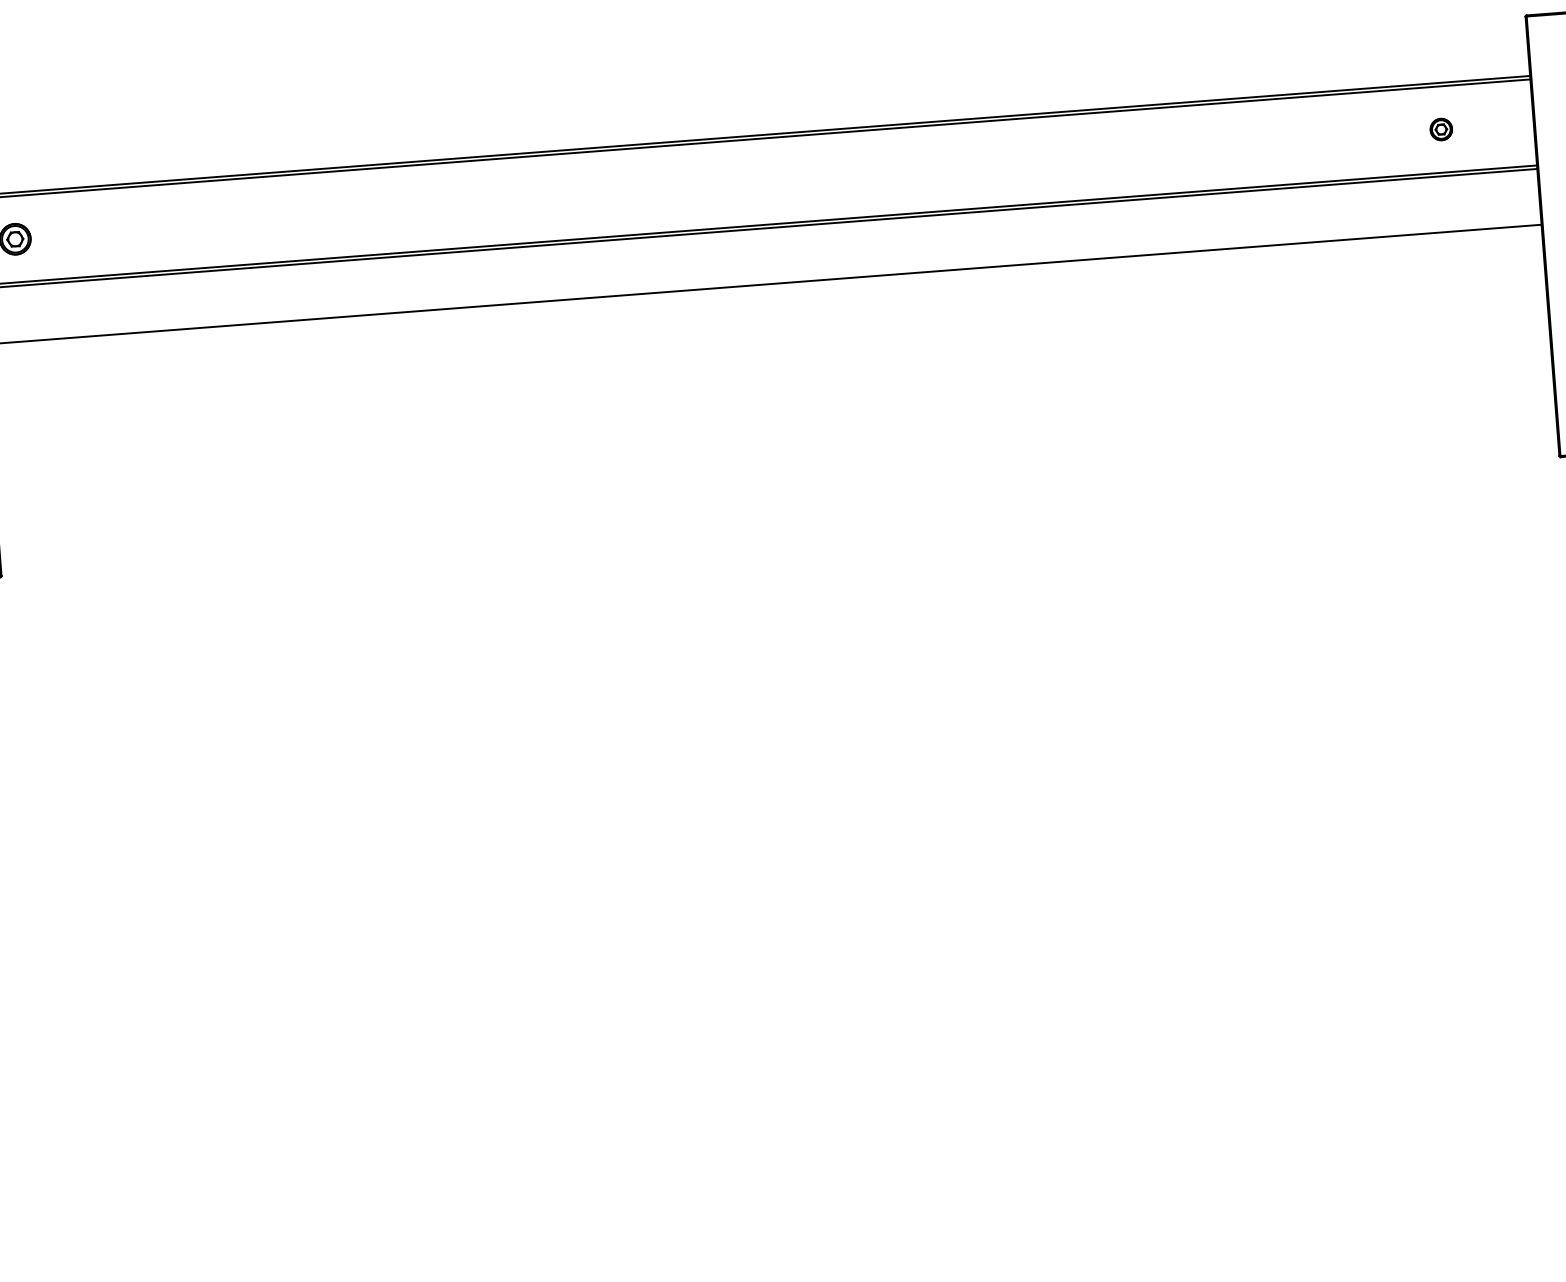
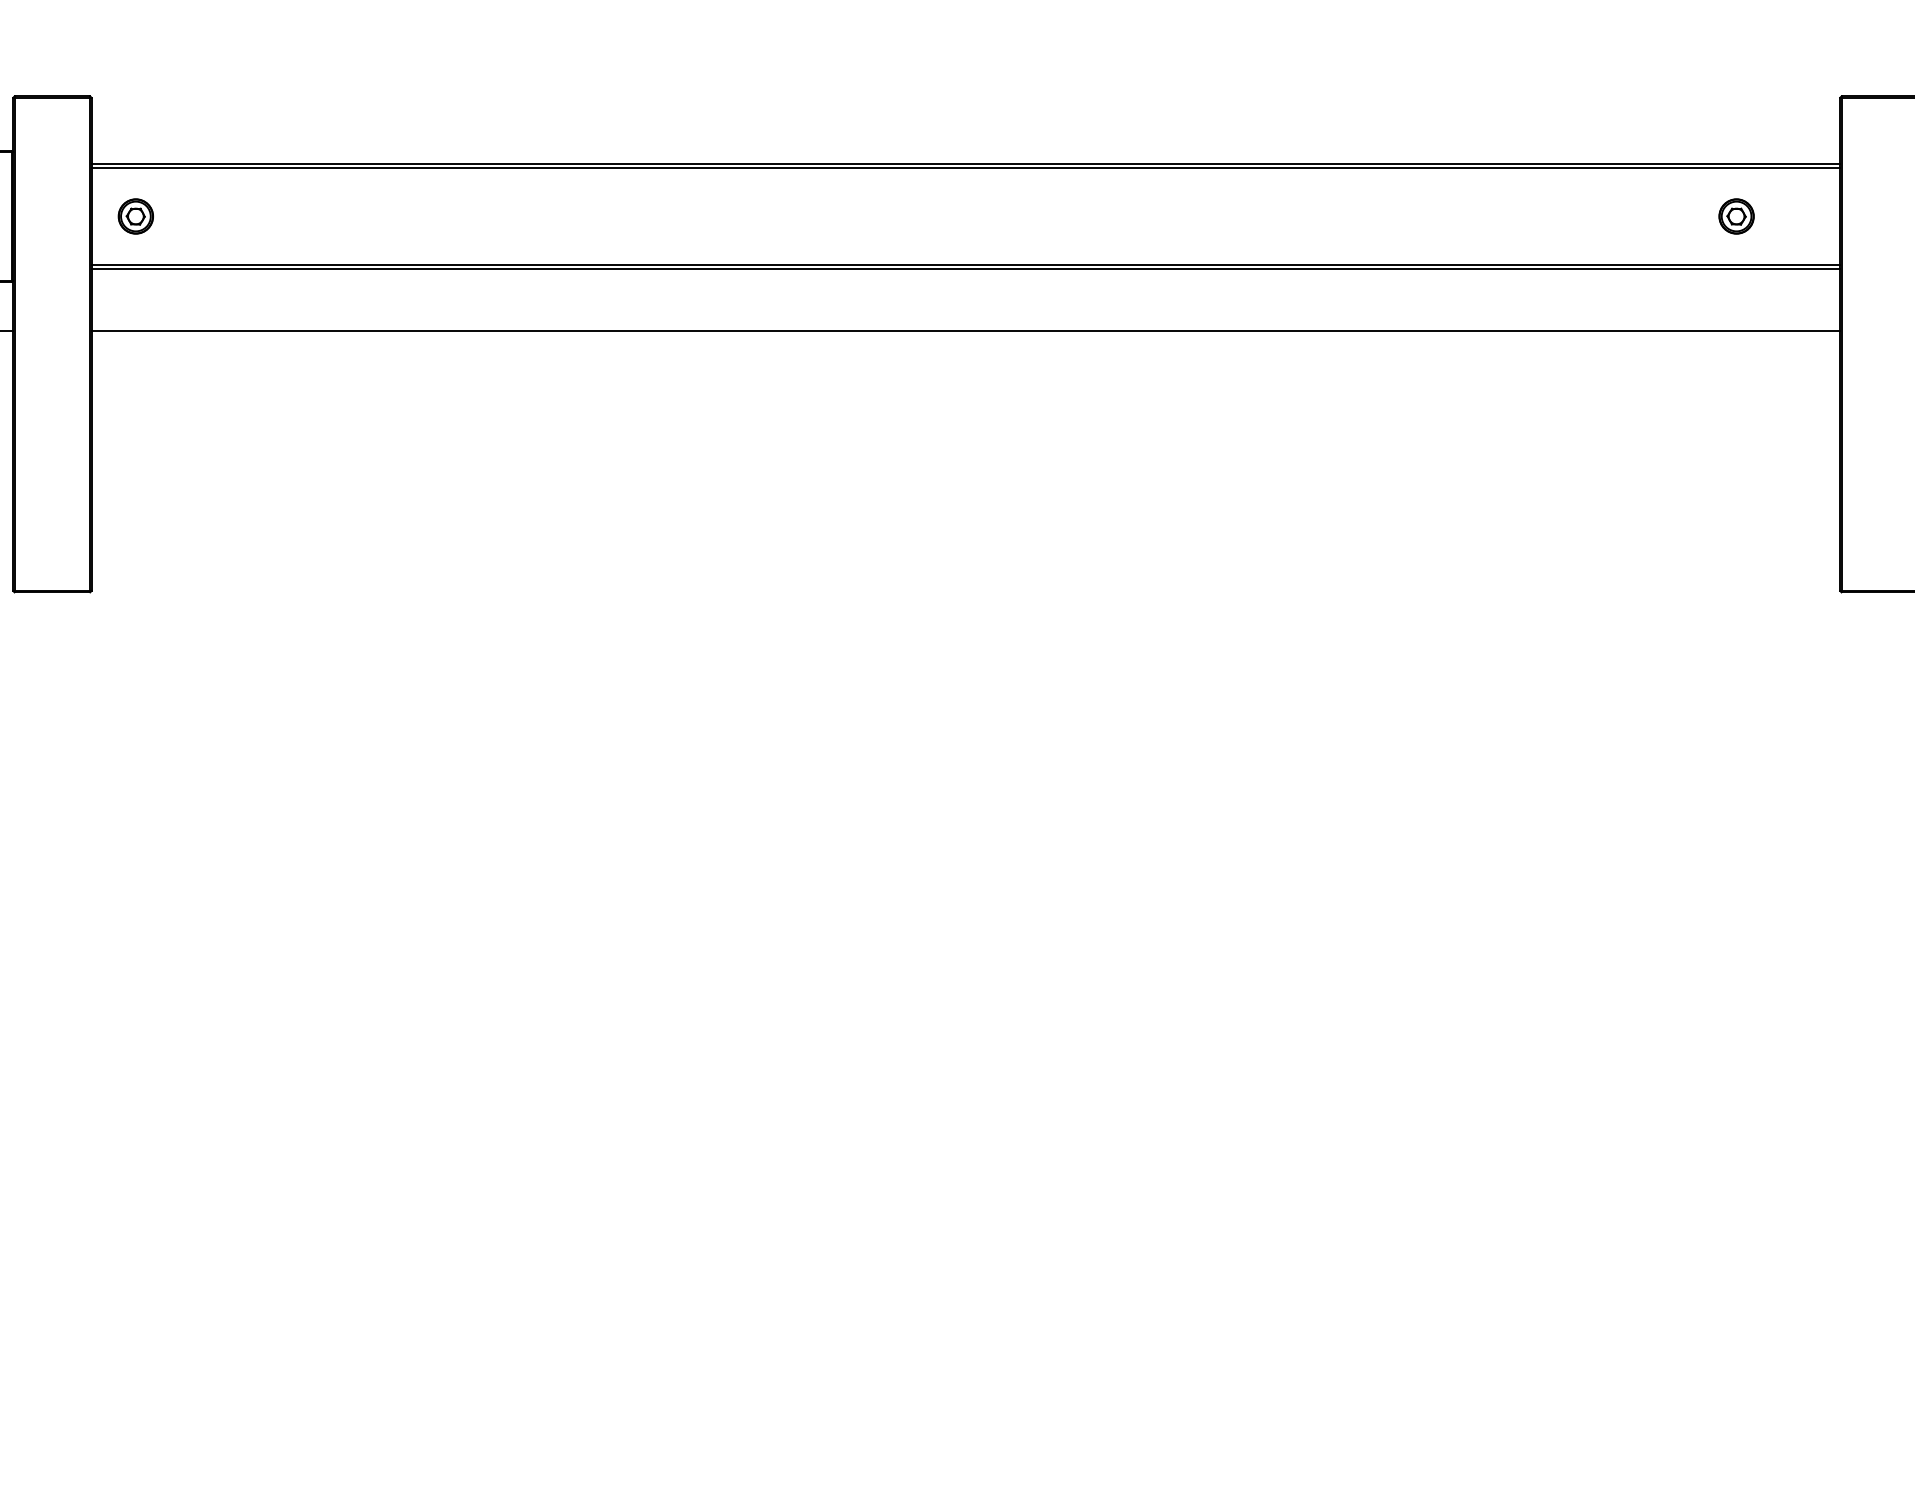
part: (1441, 129) -> (1736, 216), size x1.43

